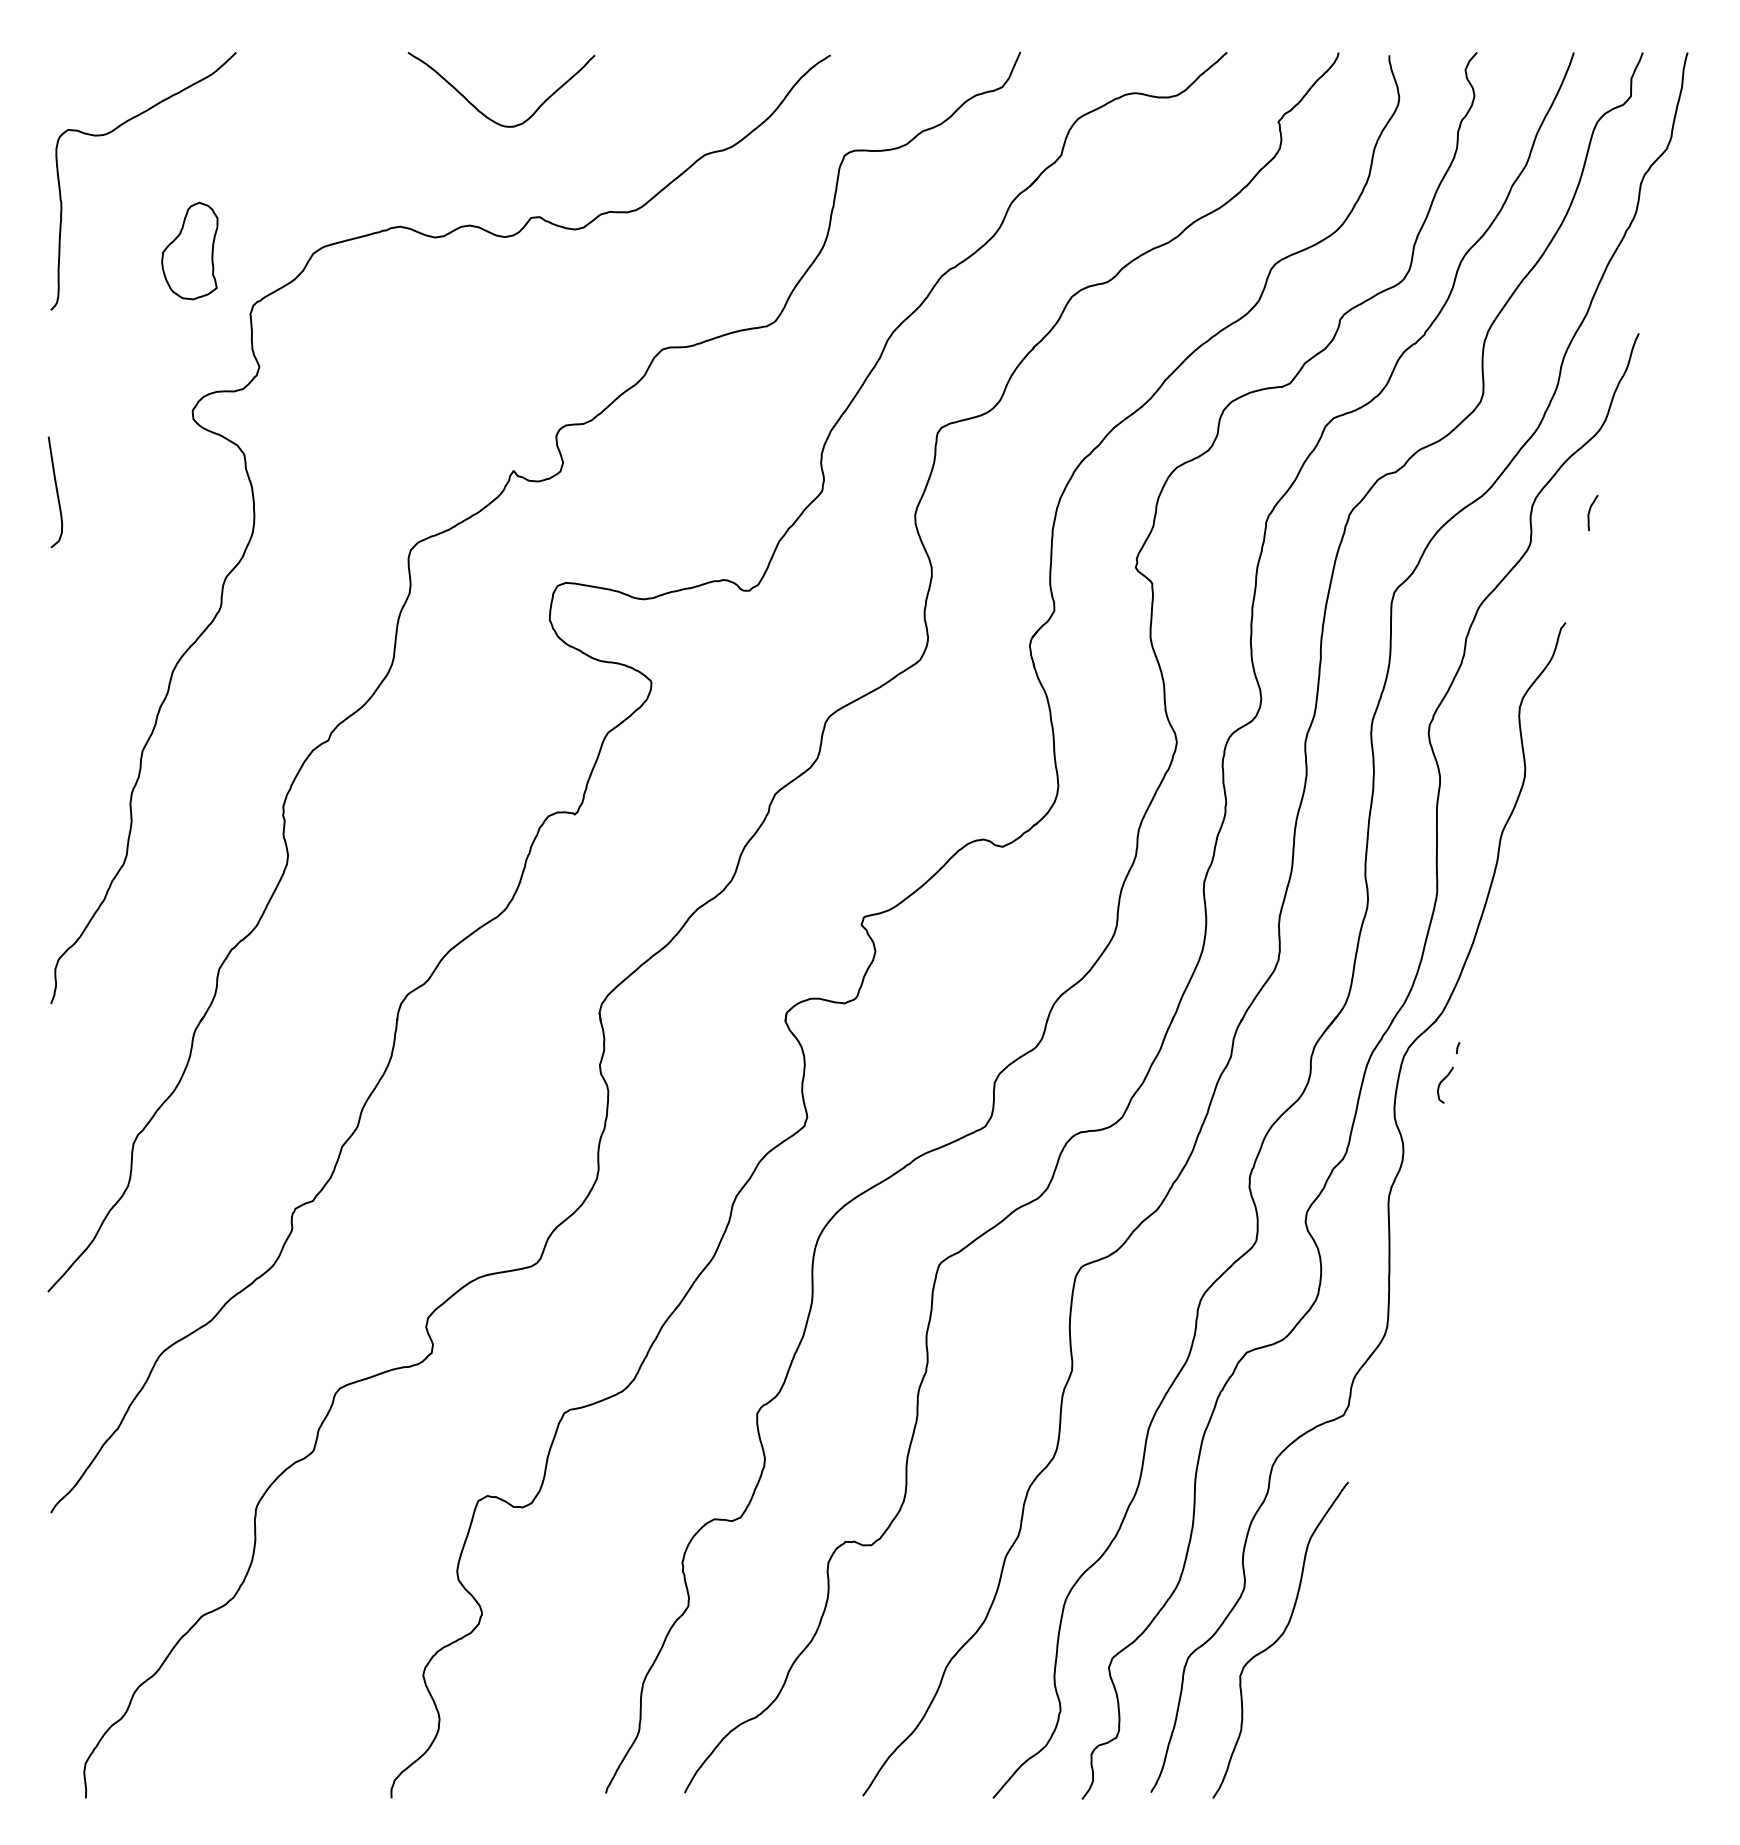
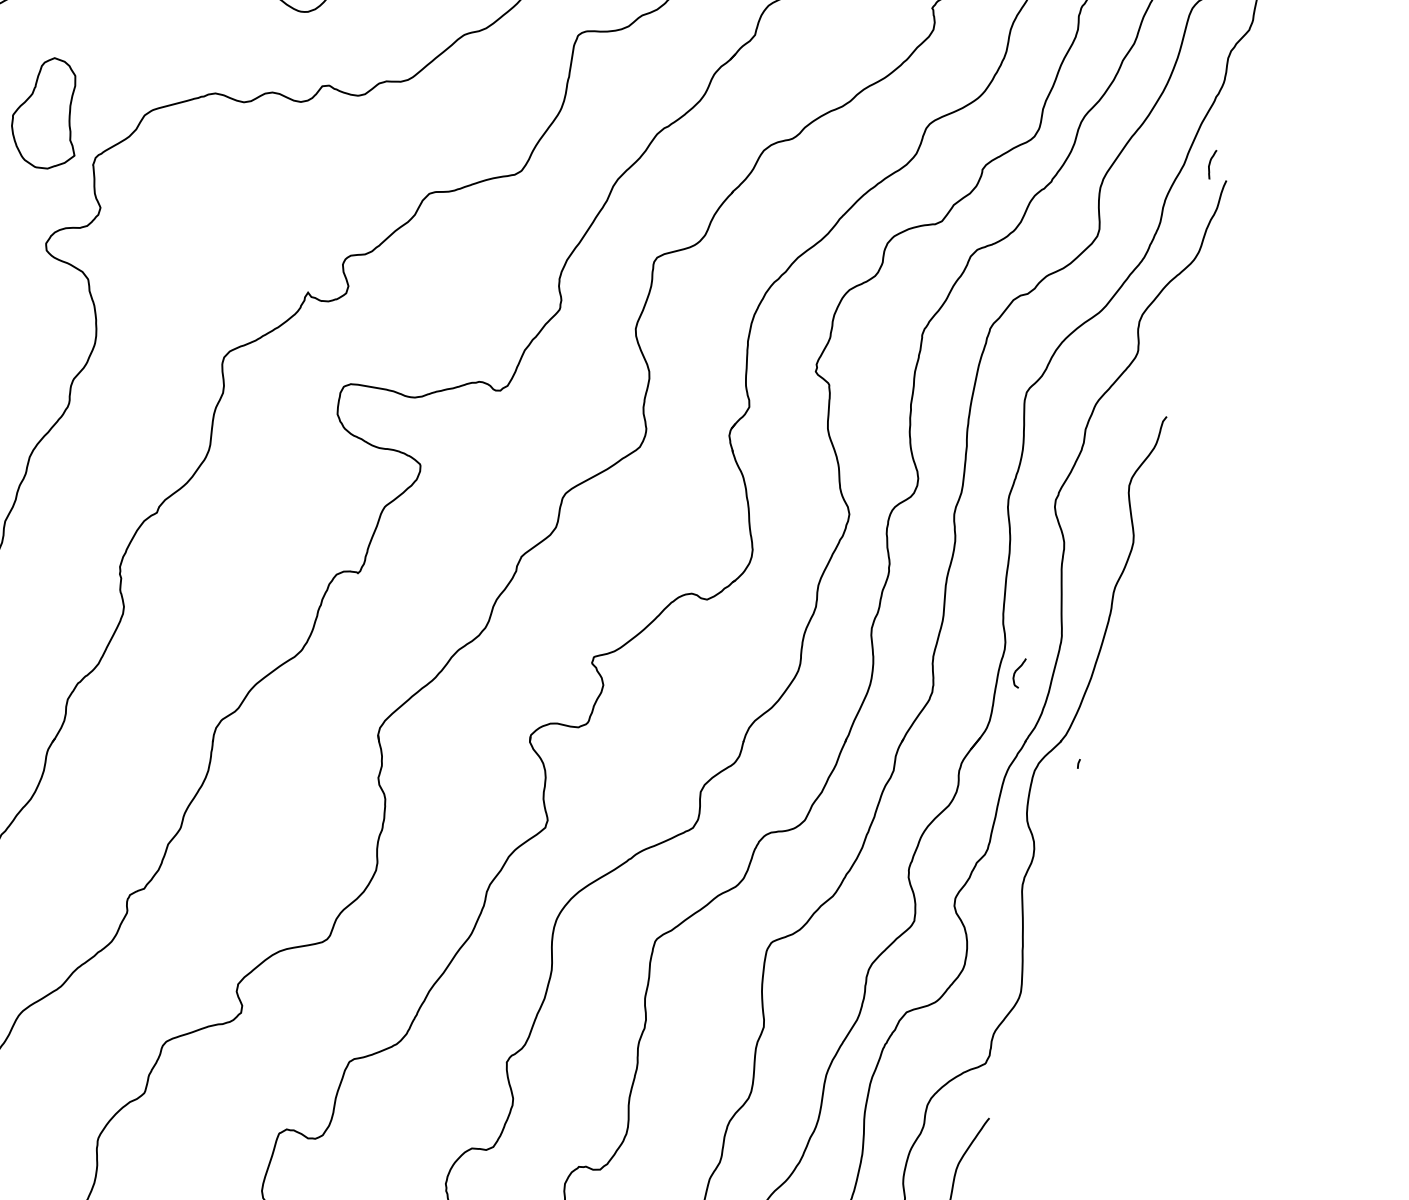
part: (189, 250) -> (43, 112), size x1.4
curve: (1590, 511) -> (1210, 163), moved
curve: (1443, 1081) -> (1018, 670), moved

